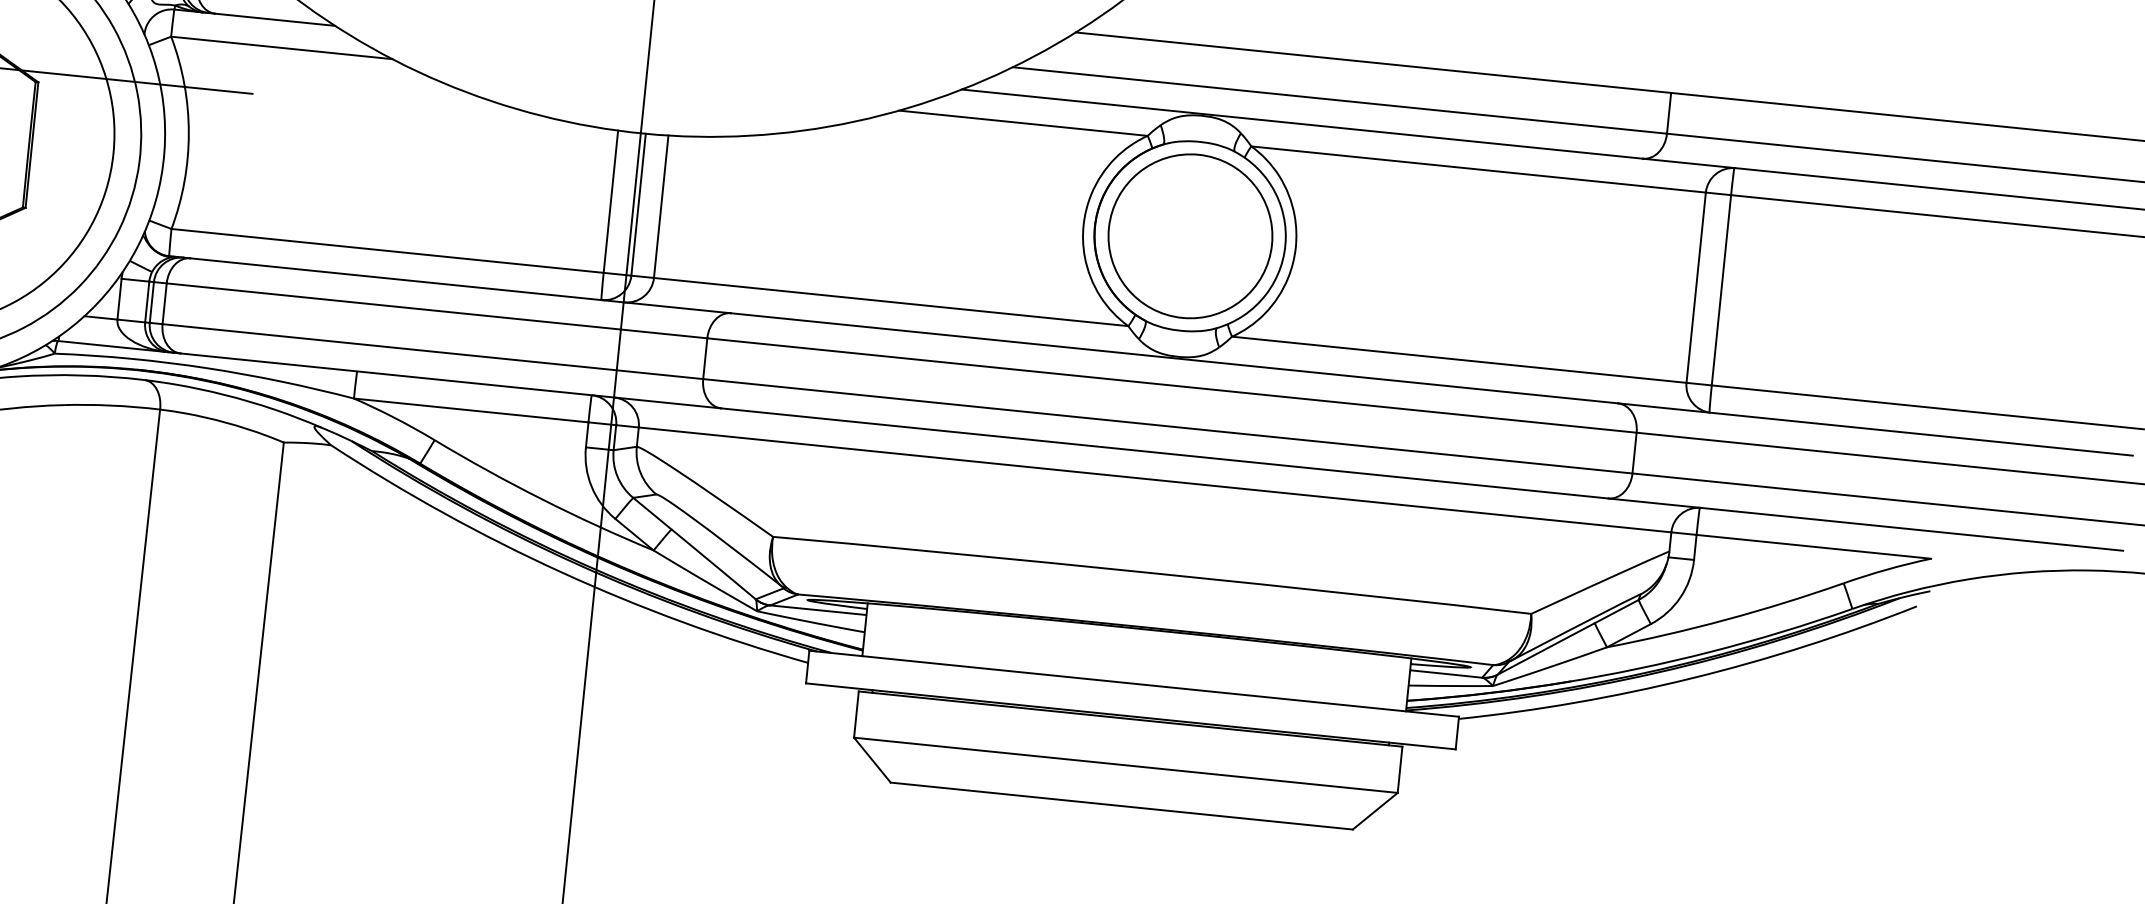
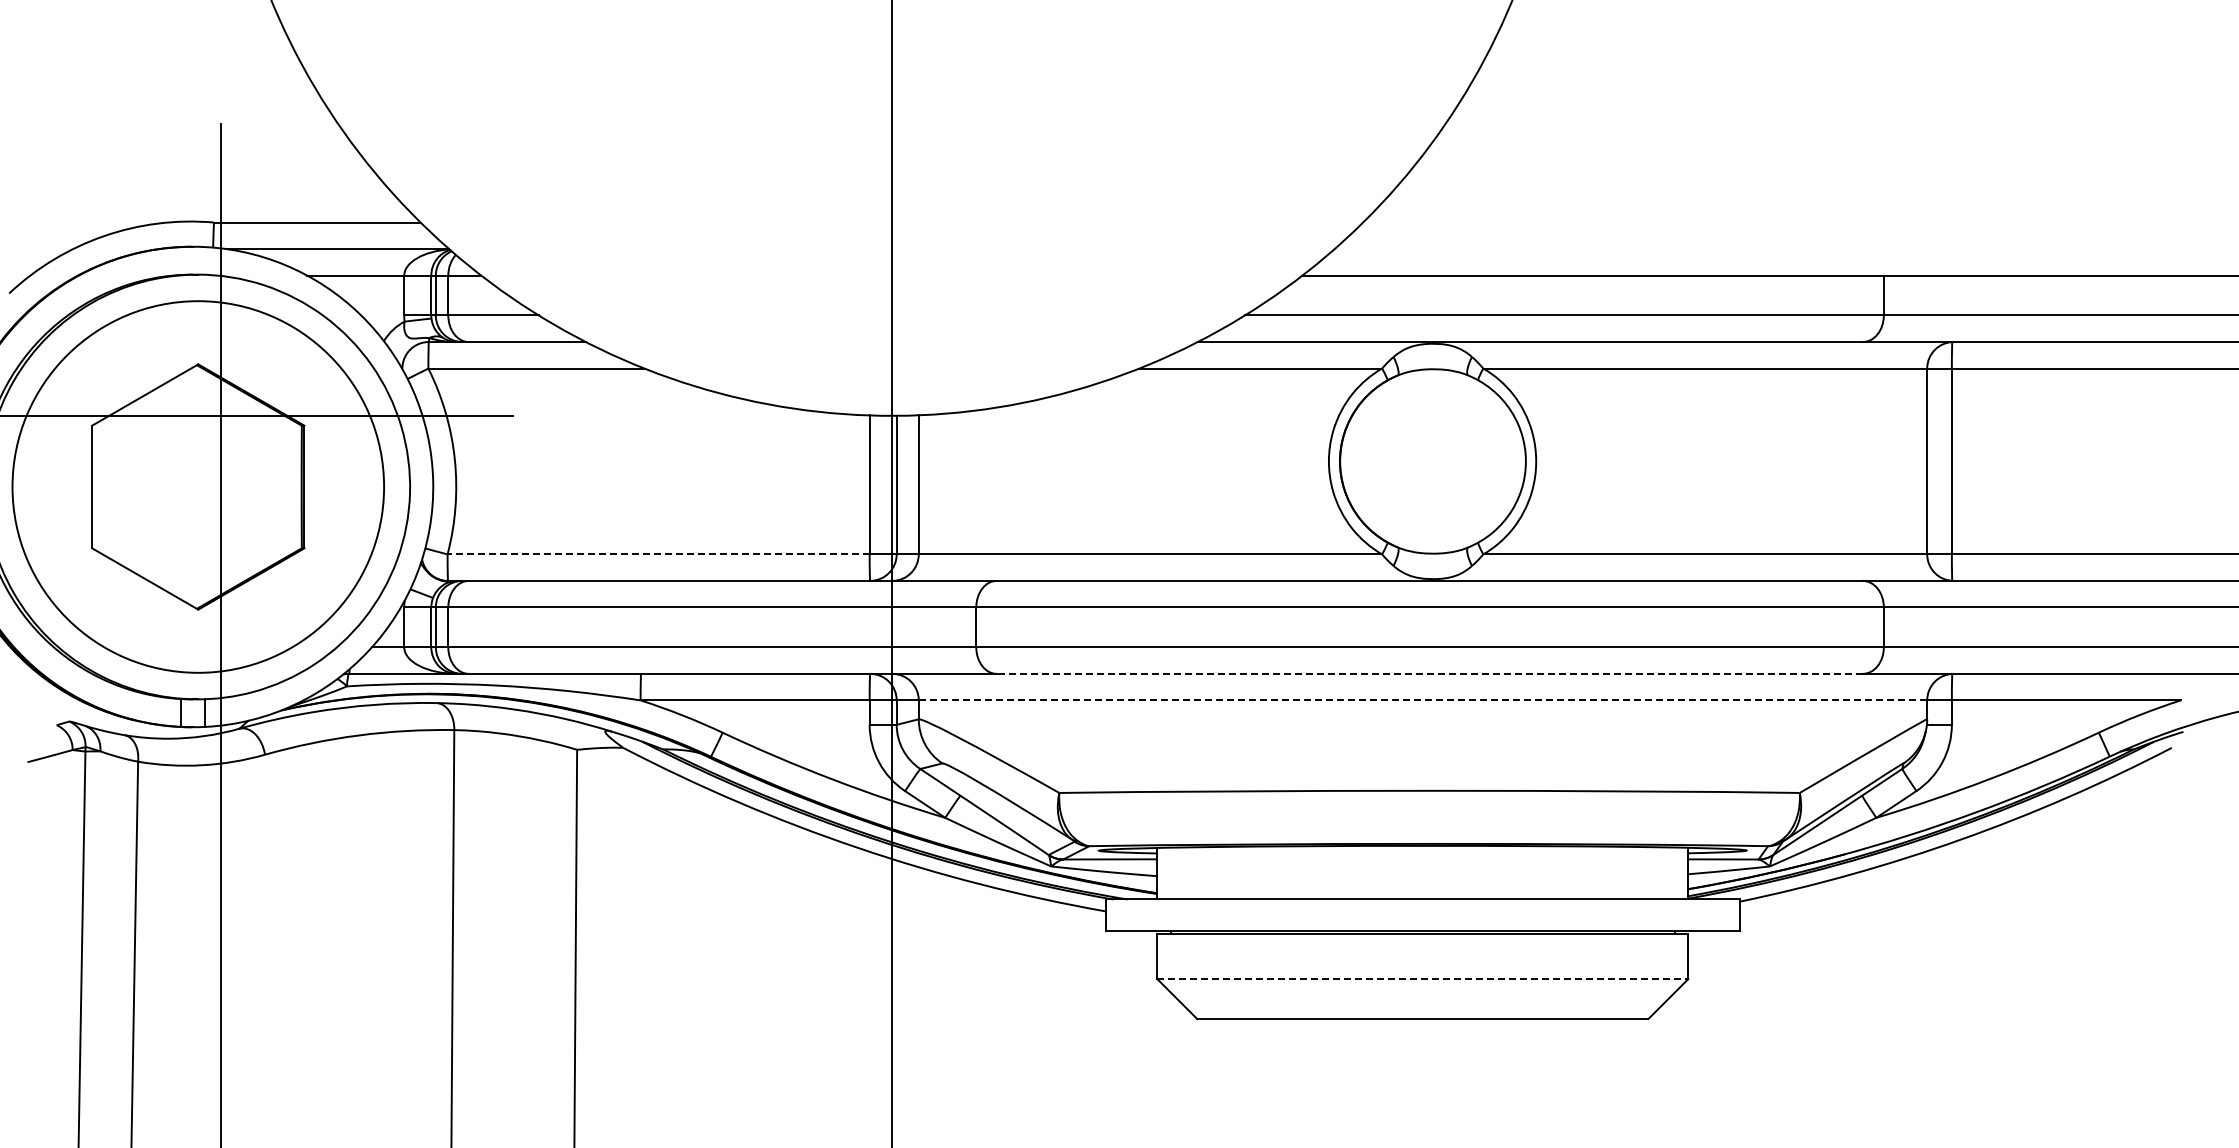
part: (1189, 235) -> (1432, 460), removed
line: (387, 251) -> (658, 554), solid -> dashed
line: (1164, 453) -> (1429, 673), solid -> dashed
line: (1154, 479) -> (1422, 700), solid -> dashed
line: (1126, 765) -> (1423, 979), solid -> dashed

